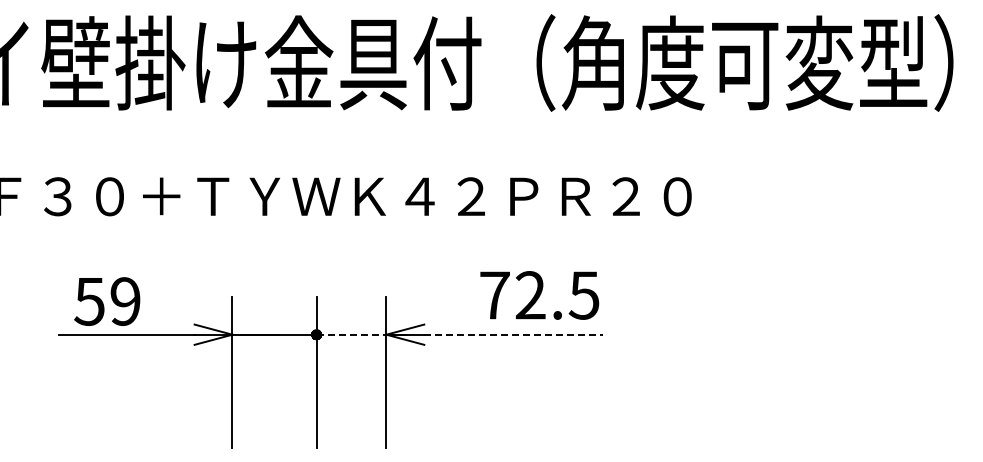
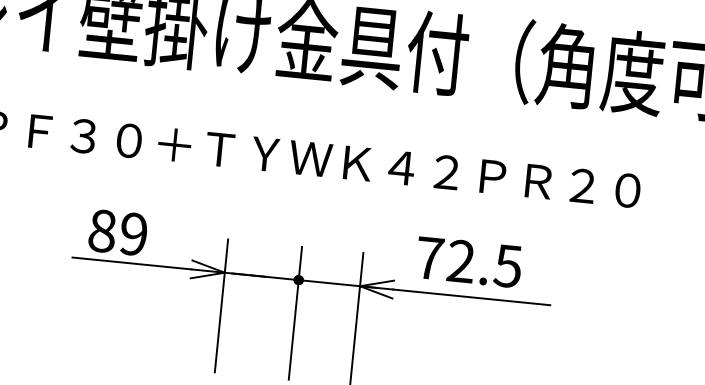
text: (539, 295) -> (468, 262), moved
text: (89, 301) -> (102, 231), 59 -> 89
line: (351, 334) -> (329, 282), dashed -> solid
line: (514, 334) -> (472, 297), dashed -> solid

